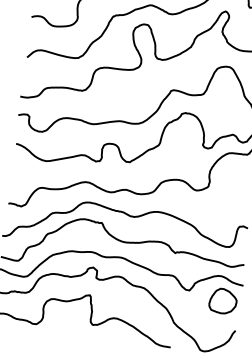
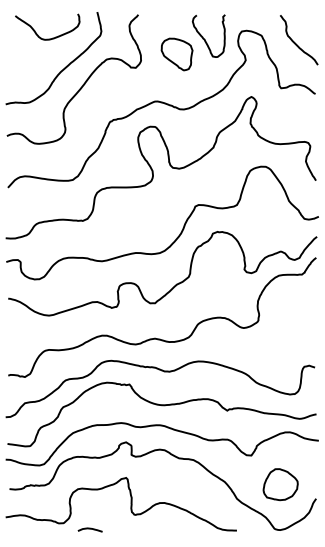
part: (223, 301) -> (280, 484), moved
curve: (56, 331) -> (89, 529), added

